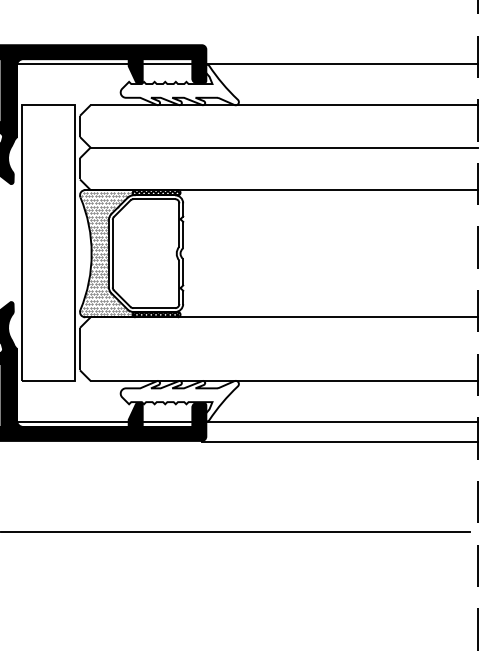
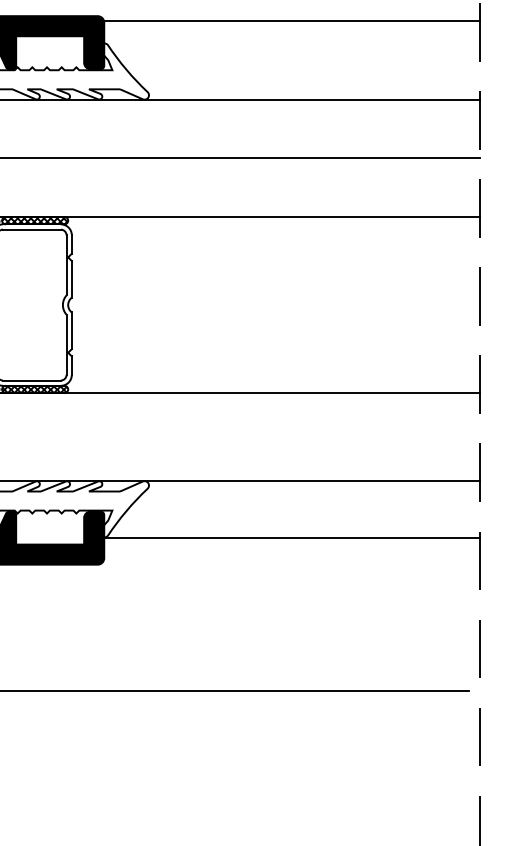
line: (167, 64) -> (50, 43), removed
line: (342, 64) -> (292, 21), moved
line: (167, 421) -> (50, 537), removed
line: (339, 441) -> (288, 565), removed

